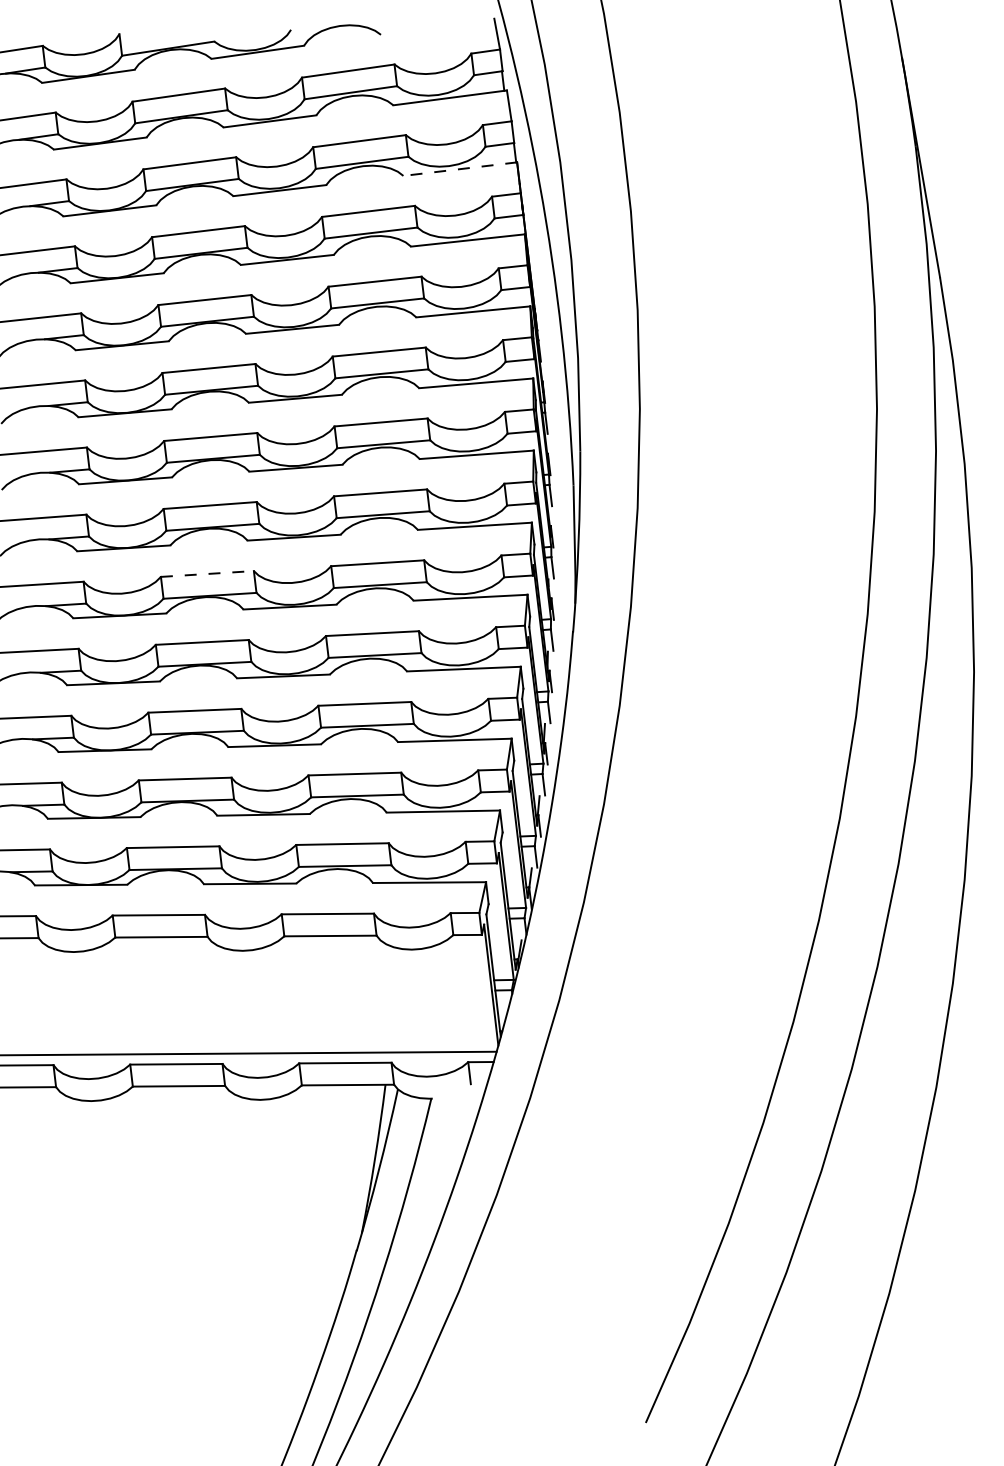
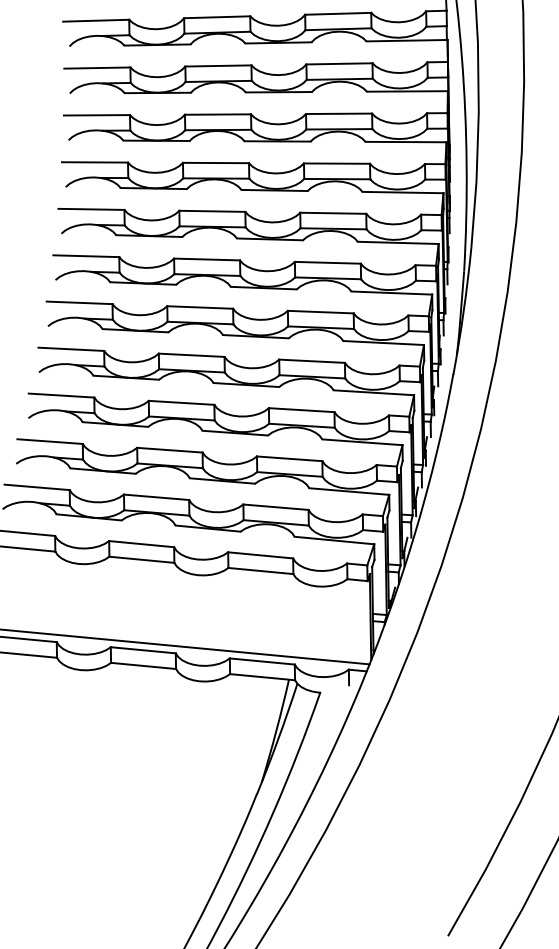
line: (459, 169) -> (406, 40), dashed -> solid
line: (207, 573) -> (200, 307), dashed -> solid

